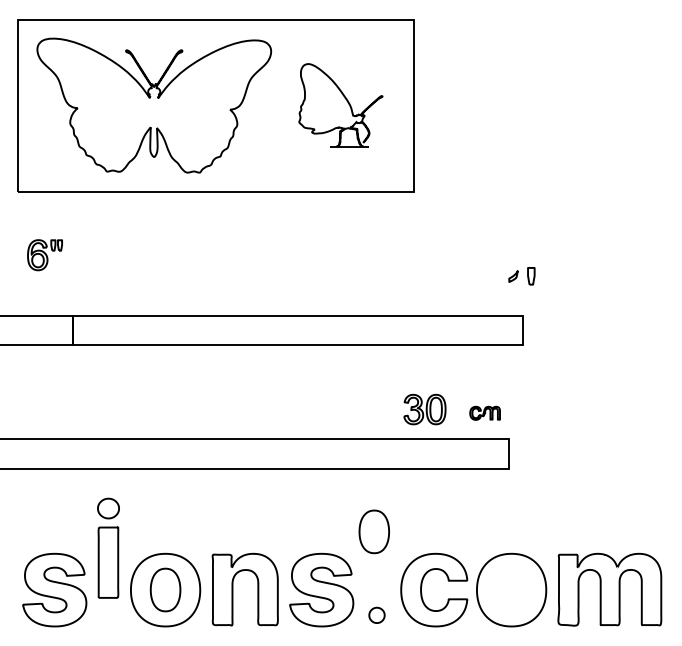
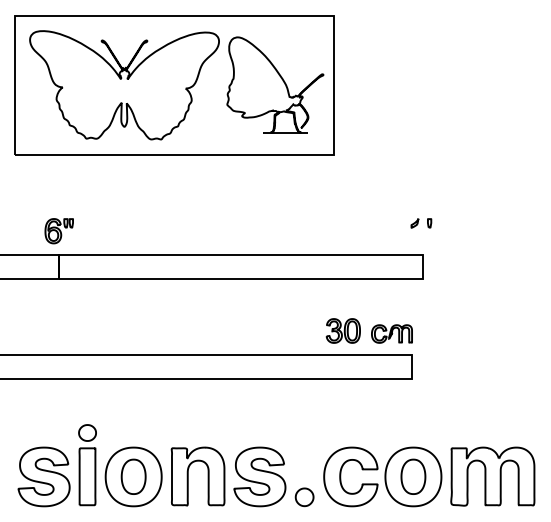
part: (341, 104) -> (275, 84), size x1.43
part: (44, 255) -> (58, 231), moved
part: (531, 276) -> (429, 223), size x0.62
part: (484, 412) -> (391, 333), size x1.67
part: (374, 531) -> (413, 476), moved
part: (108, 548) -> (87, 465), moved
part: (376, 615) -> (304, 497), size x1.43

